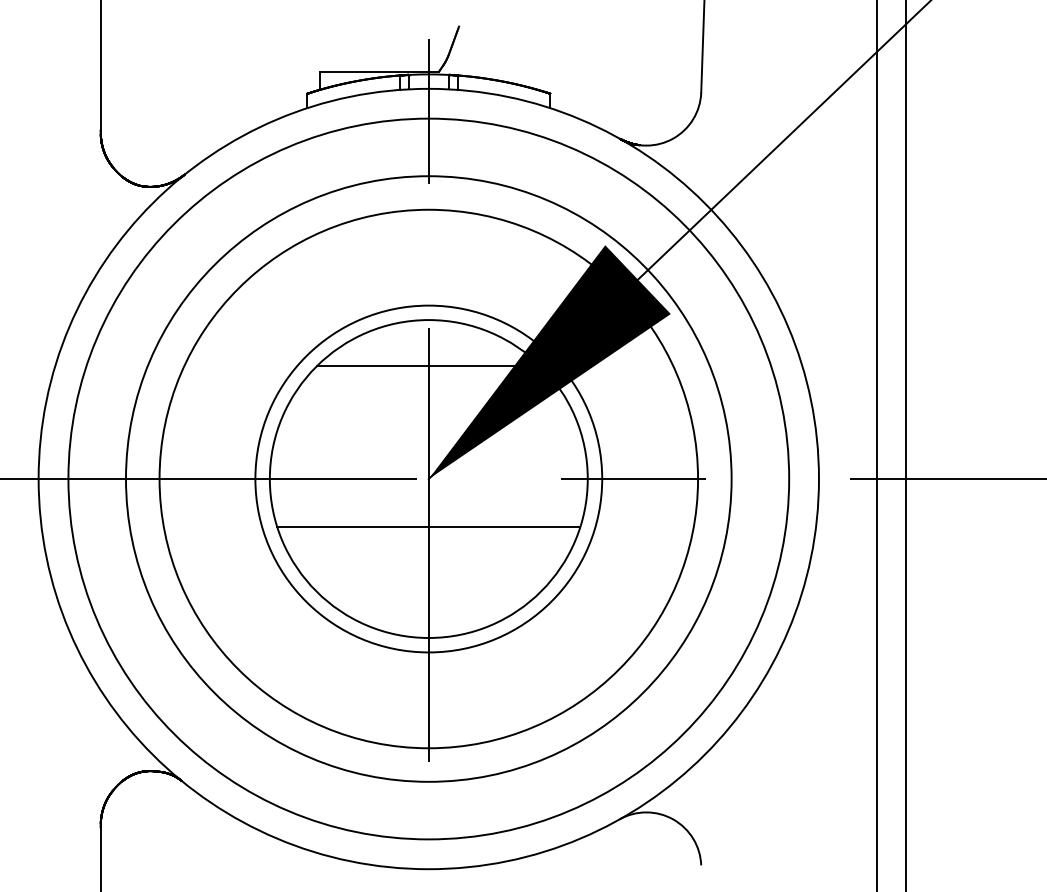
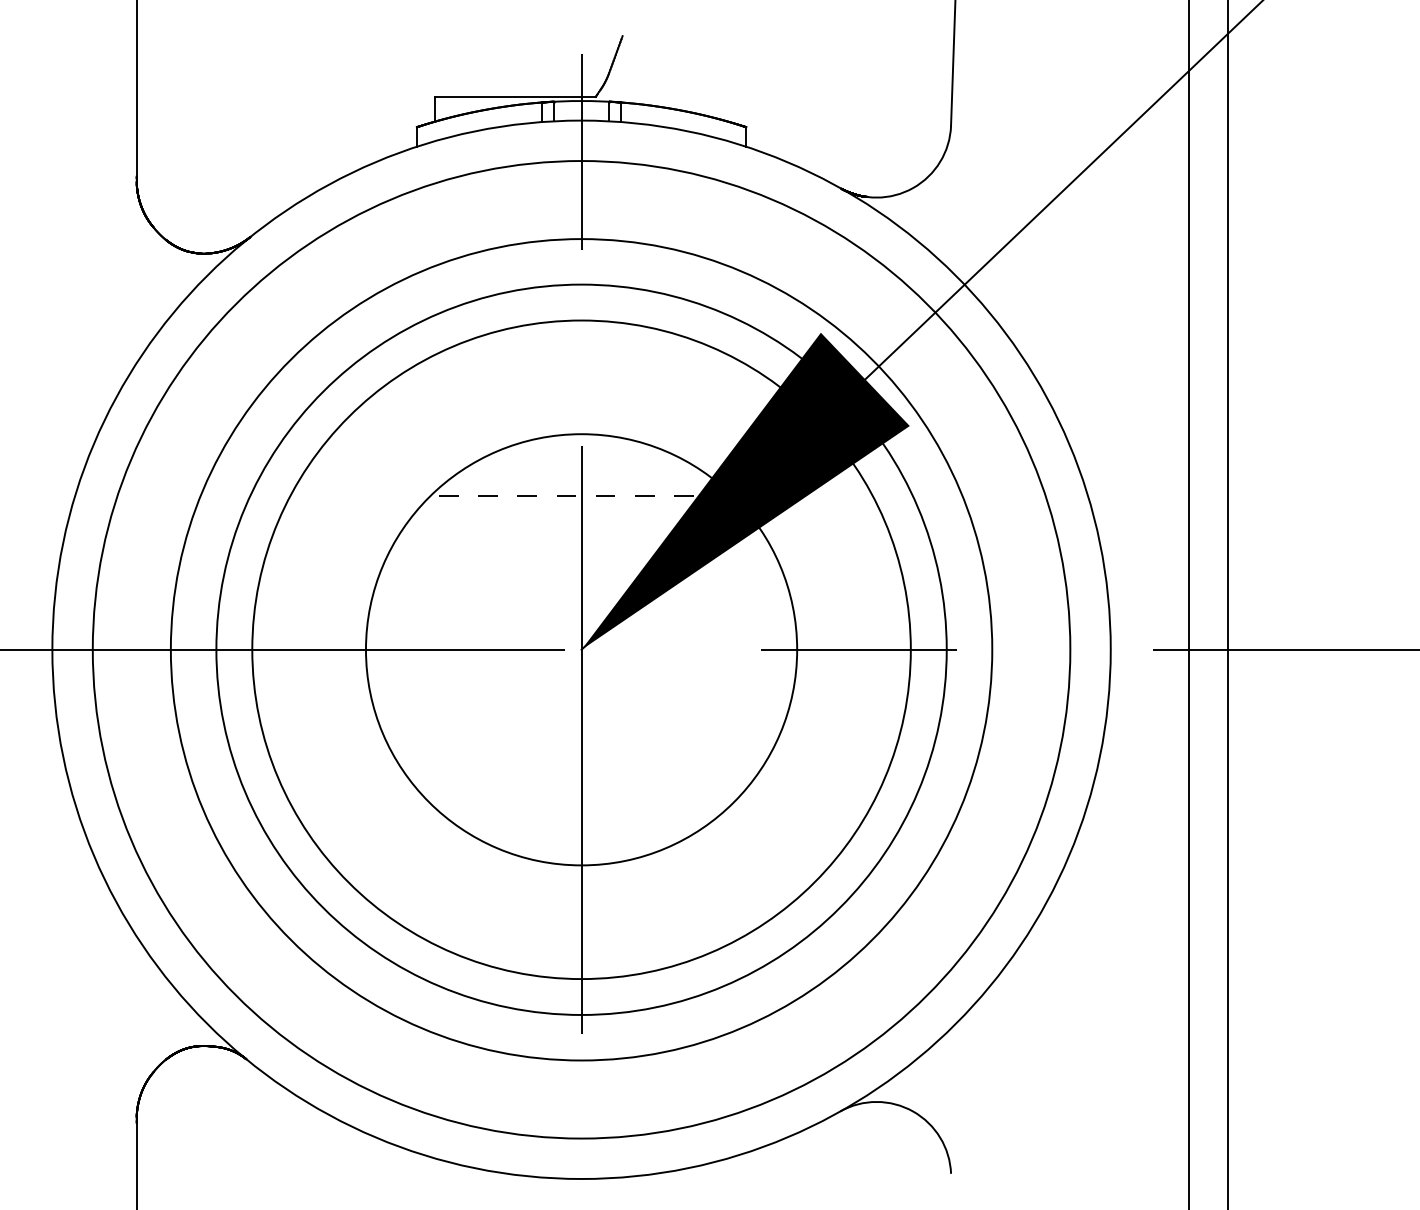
line: (428, 366) -> (581, 496), solid -> dashed
circle: (428, 478) -> (581, 649), size x1.4
line: (428, 526) -> (581, 714), removed

